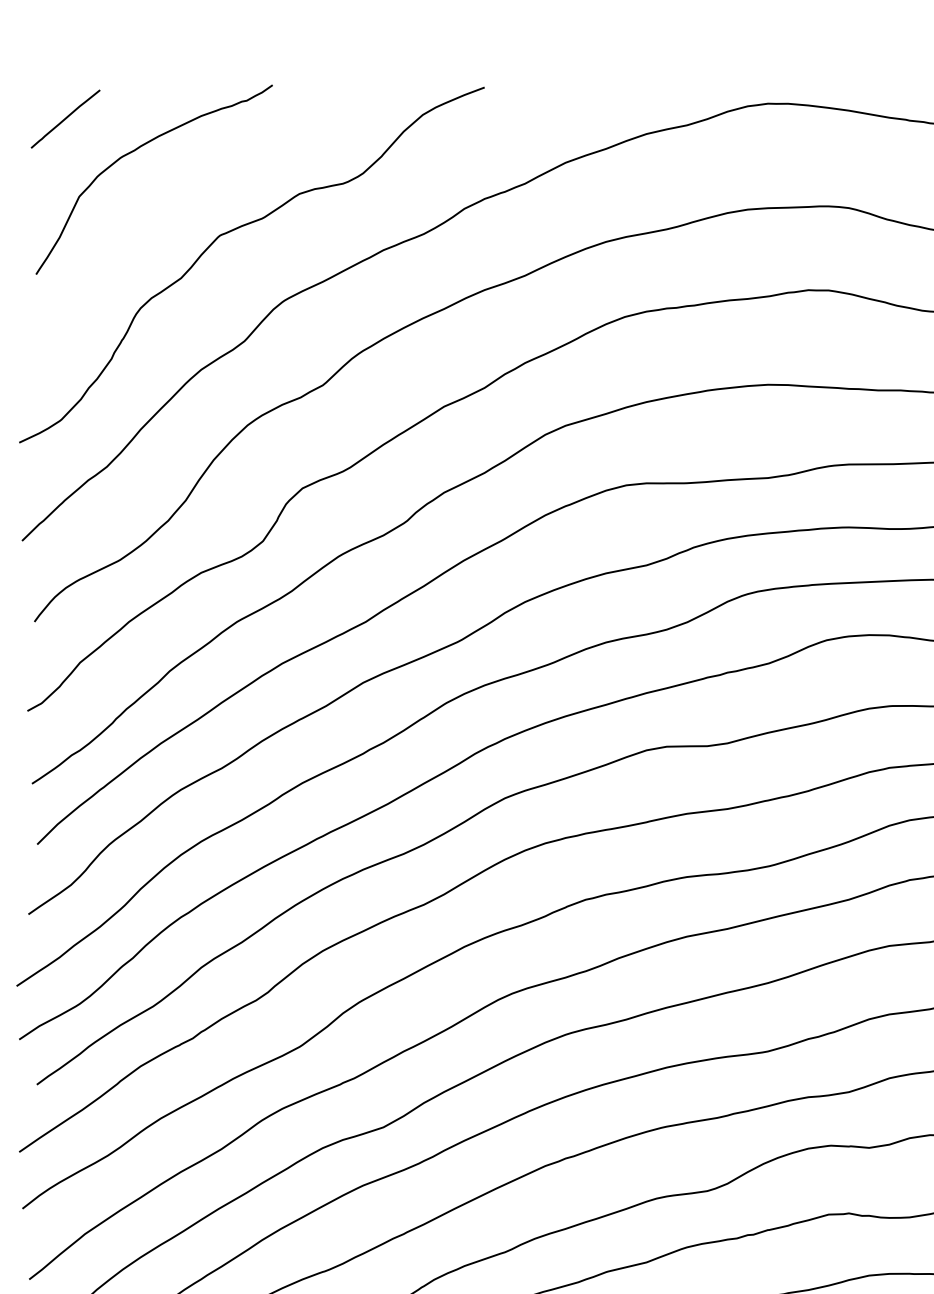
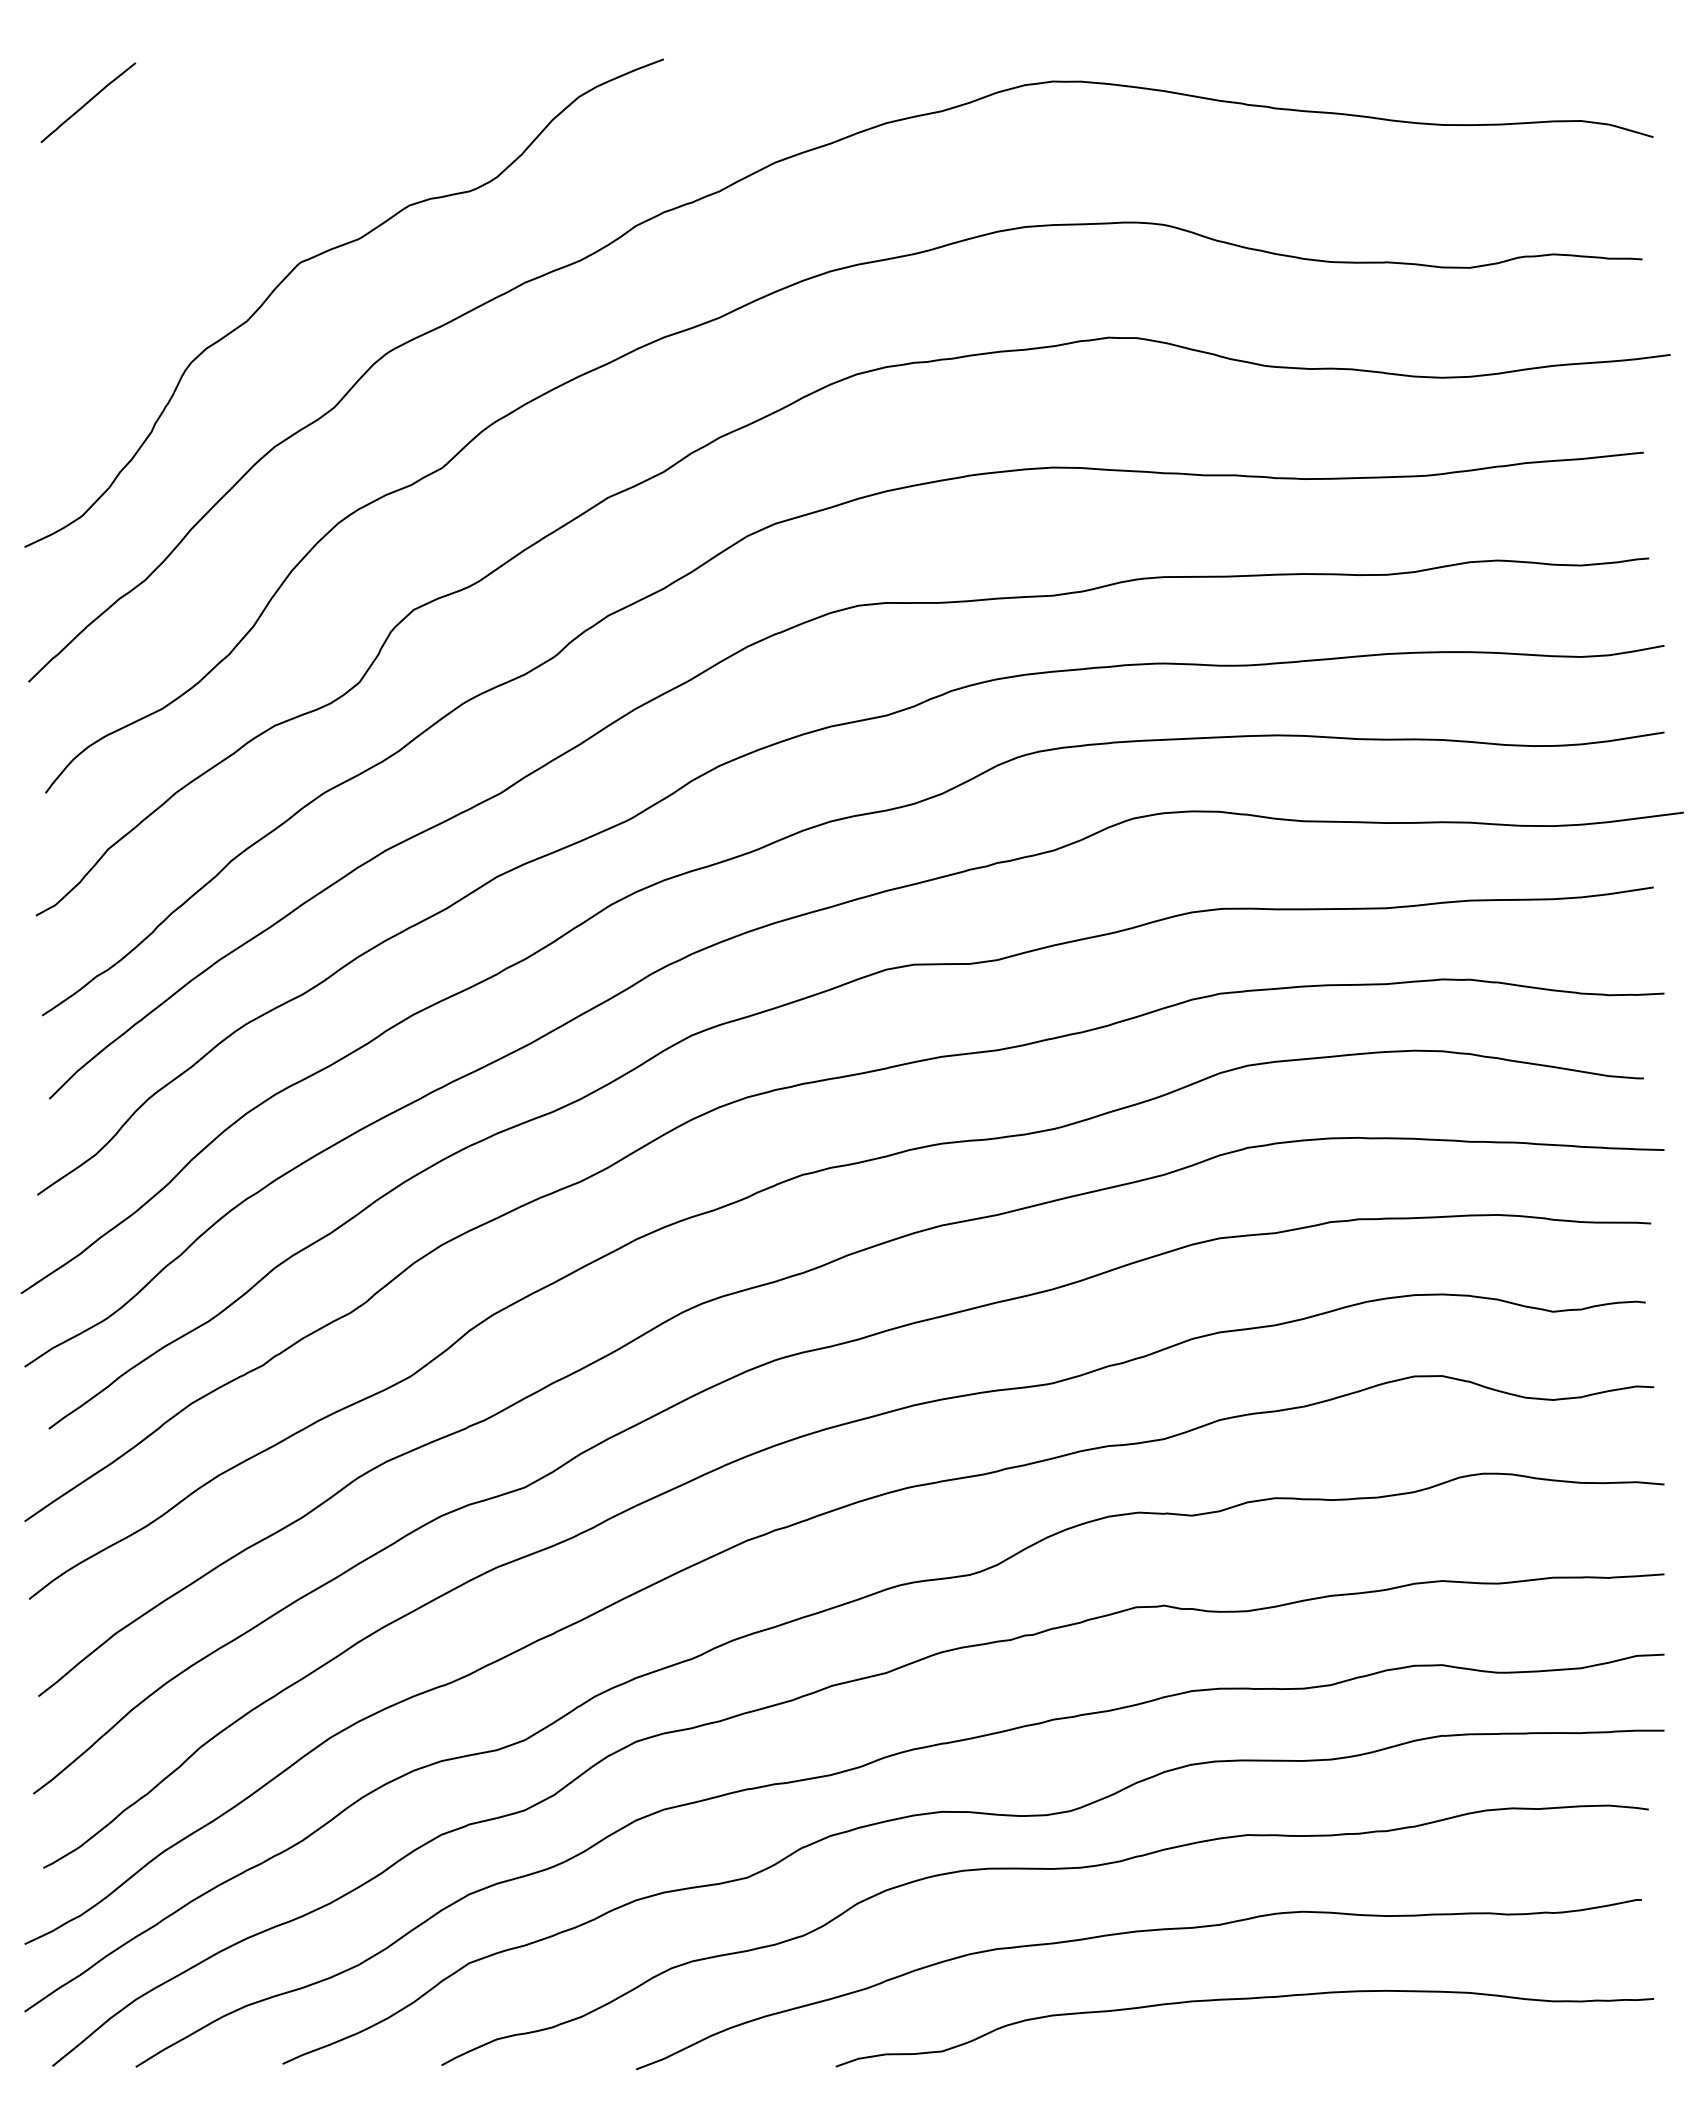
curve: (134, 151) -> (182, 147), removed

